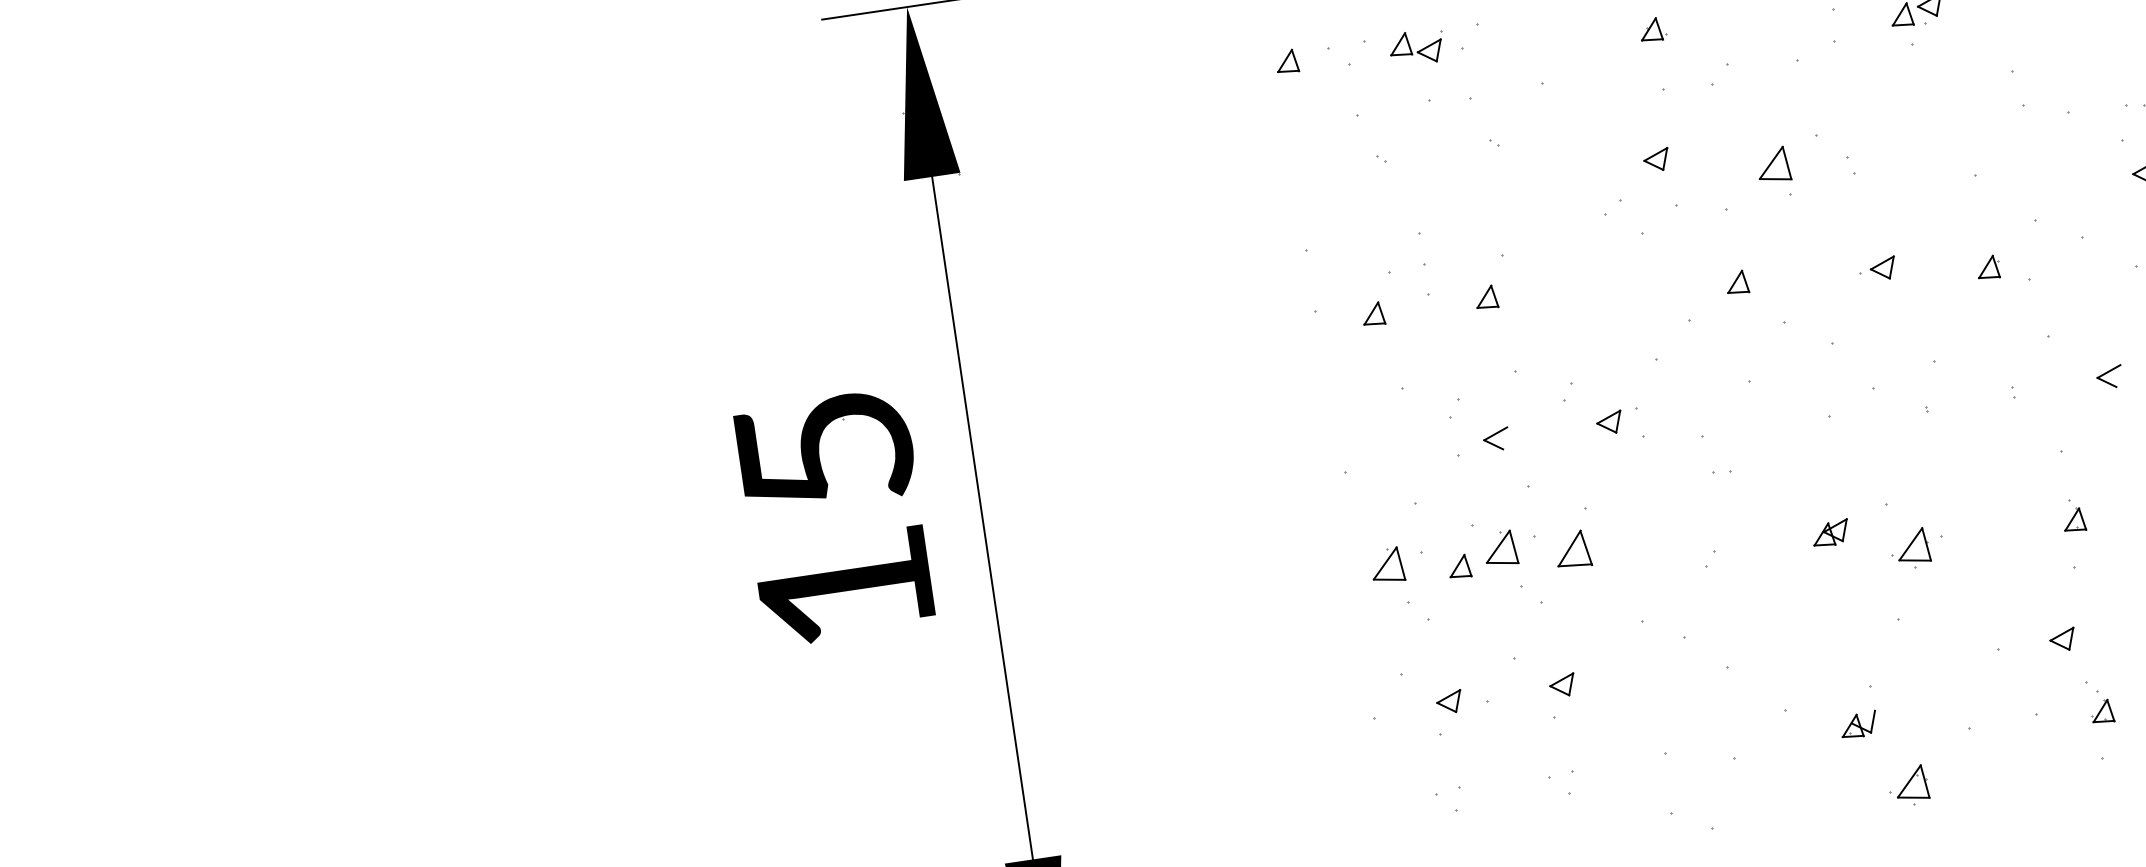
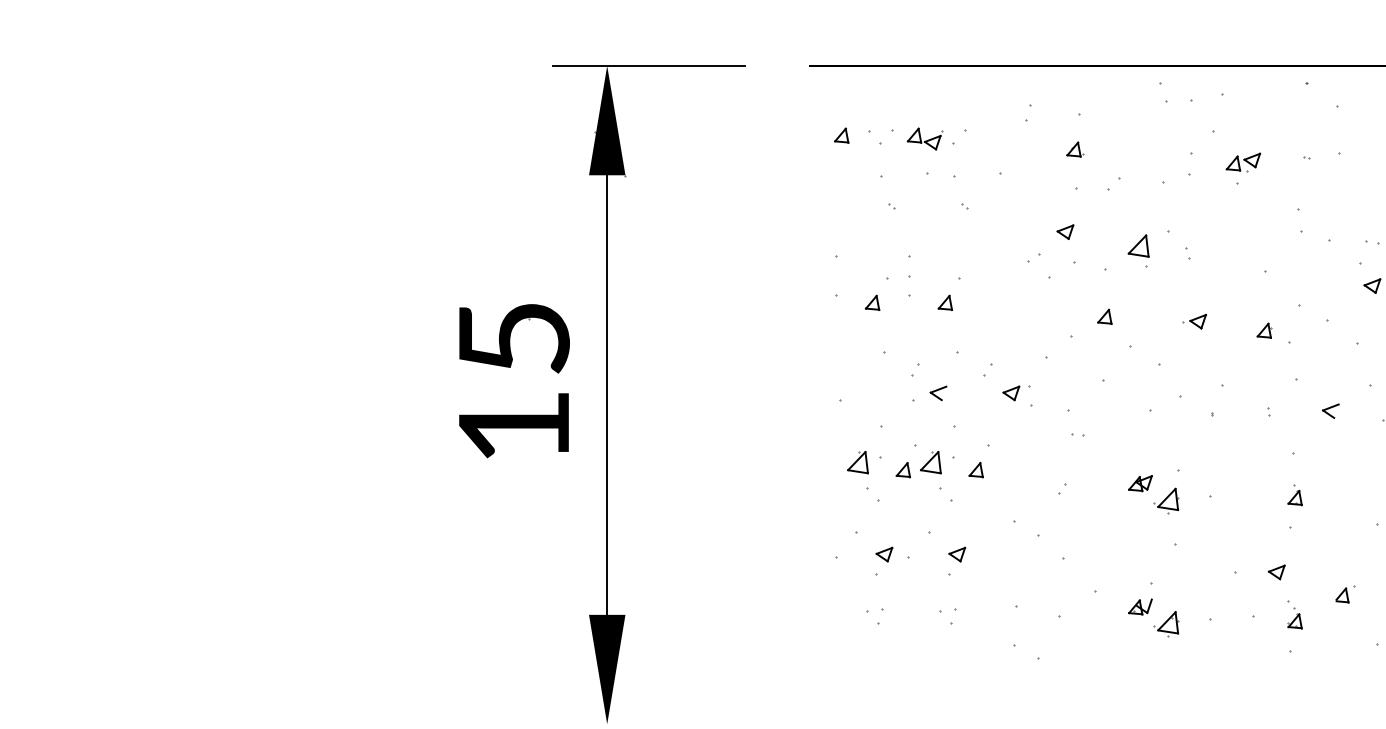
part: (1910, 548) -> (1166, 500), moved
part: (1571, 550) -> (975, 470), size x0.62
part: (1909, 786) -> (1166, 624), moved

